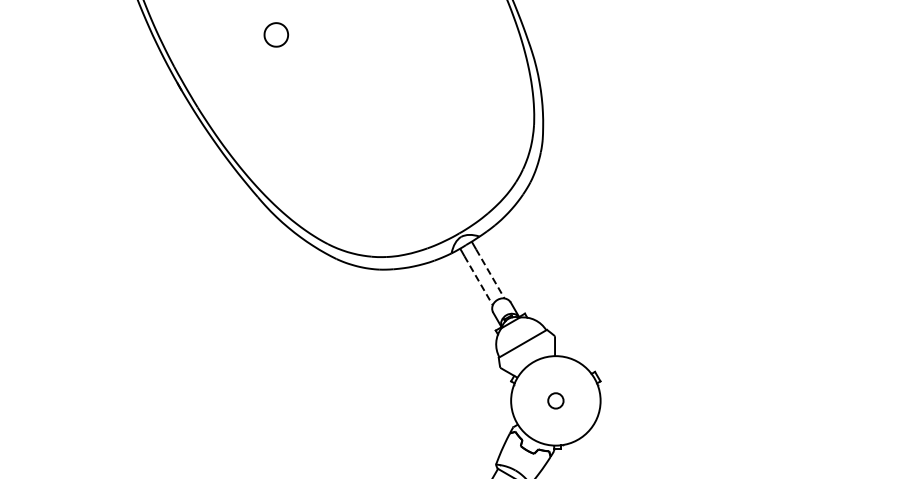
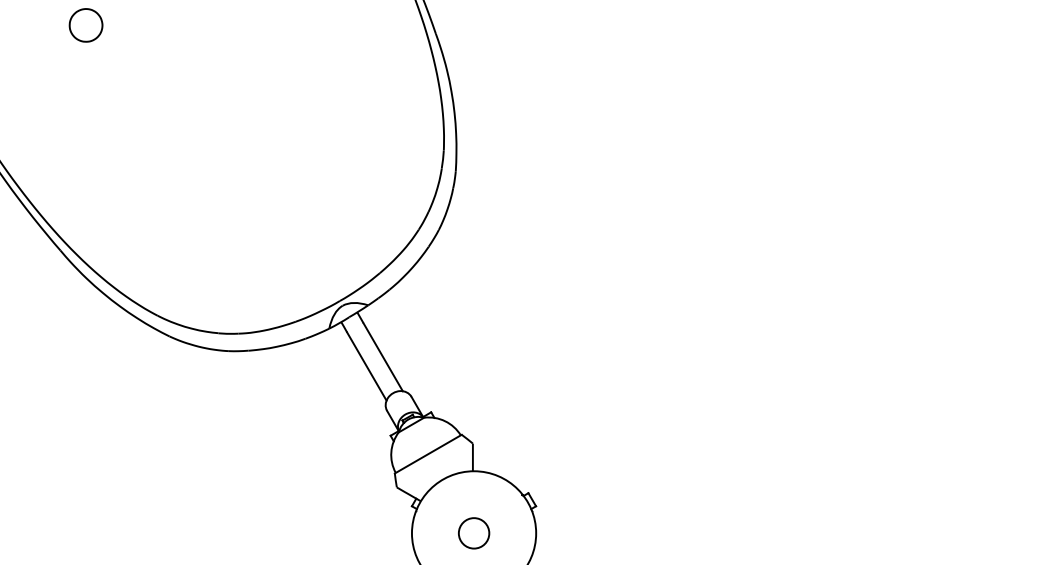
line: (490, 274) -> (383, 357), dashed -> solid
line: (478, 281) -> (366, 367), dashed -> solid
circle: (555, 400) -> (473, 532), size x1.43

